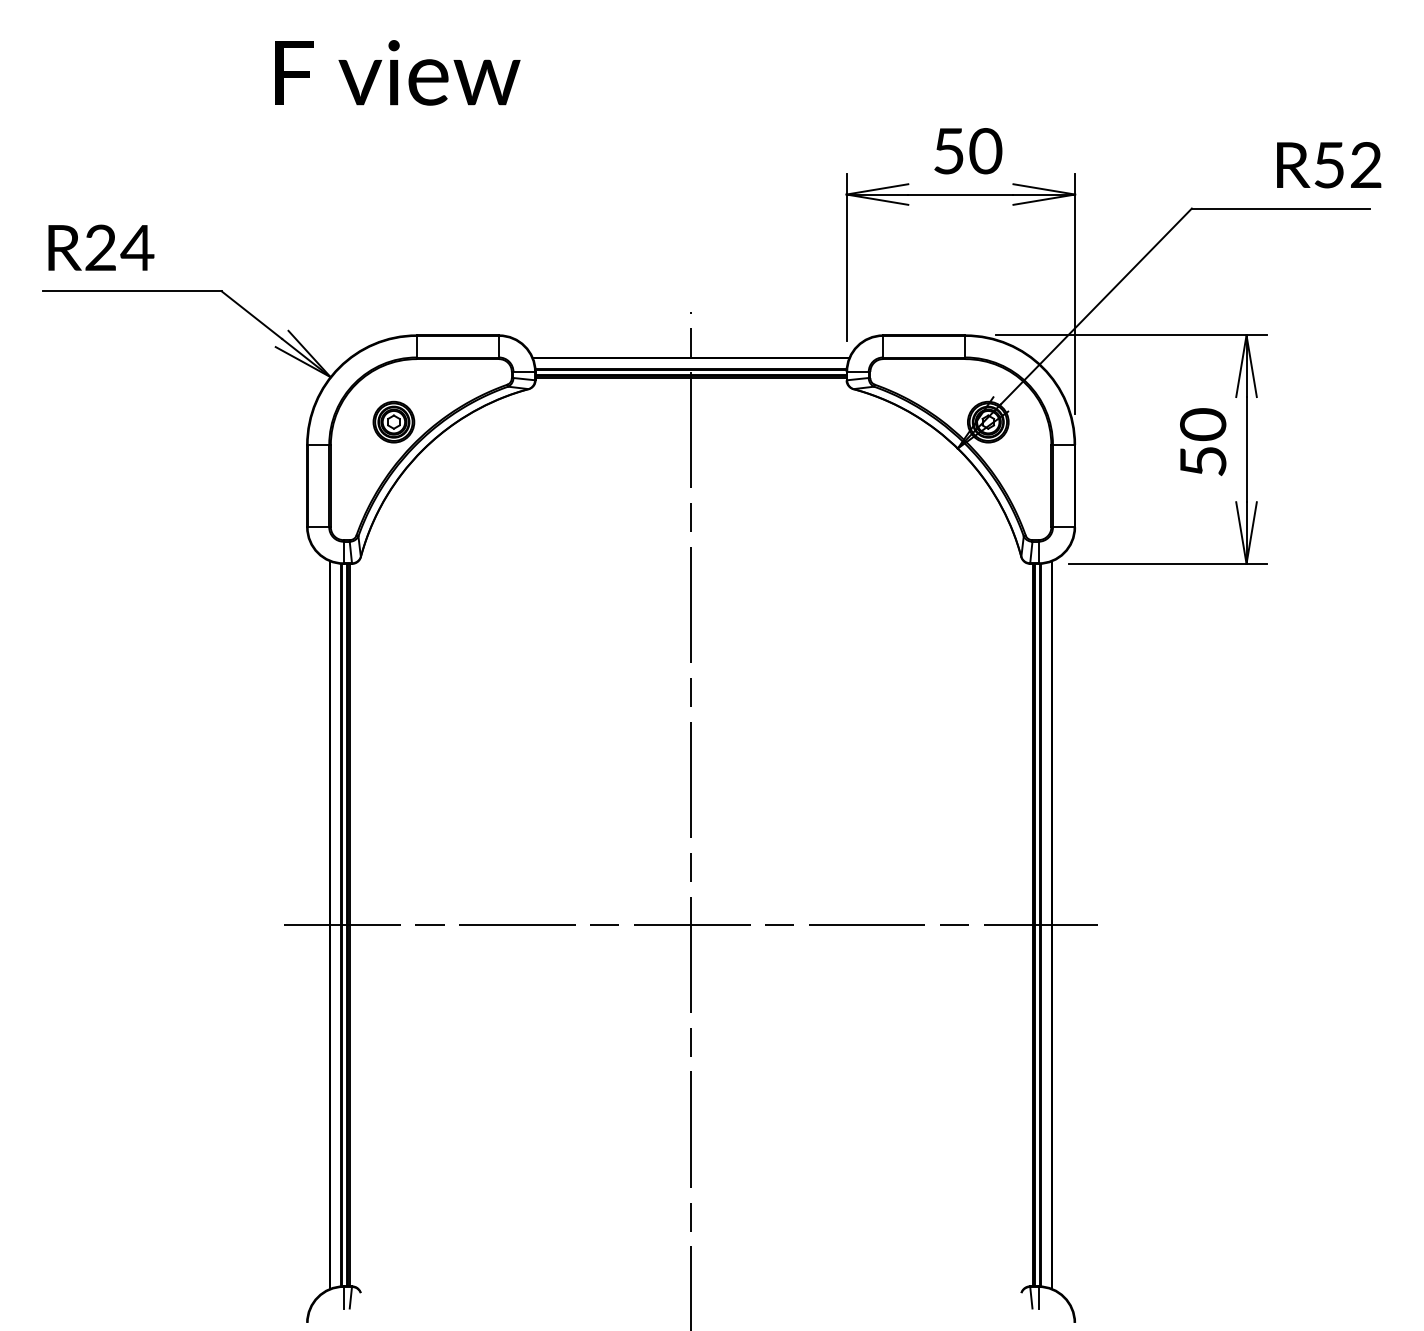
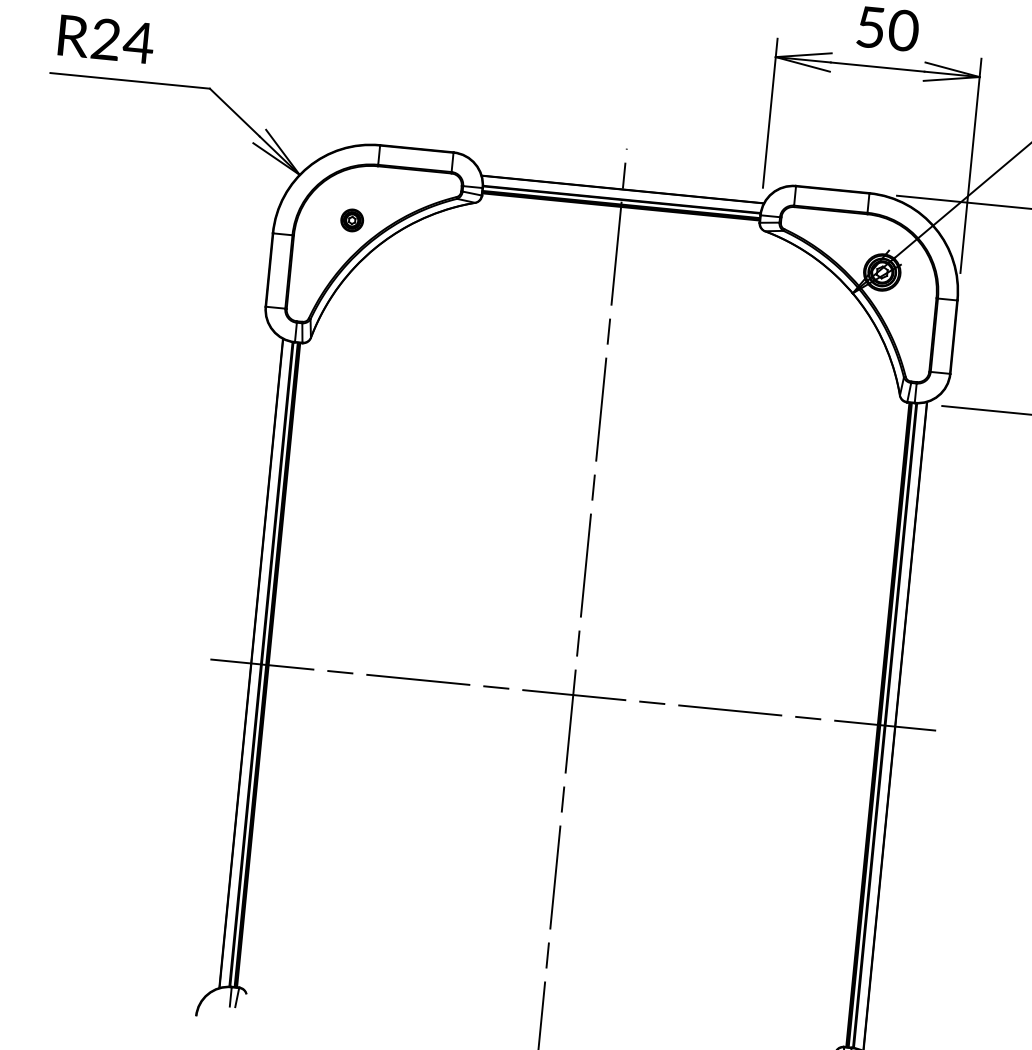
part: (393, 421) -> (351, 219), size x0.6

